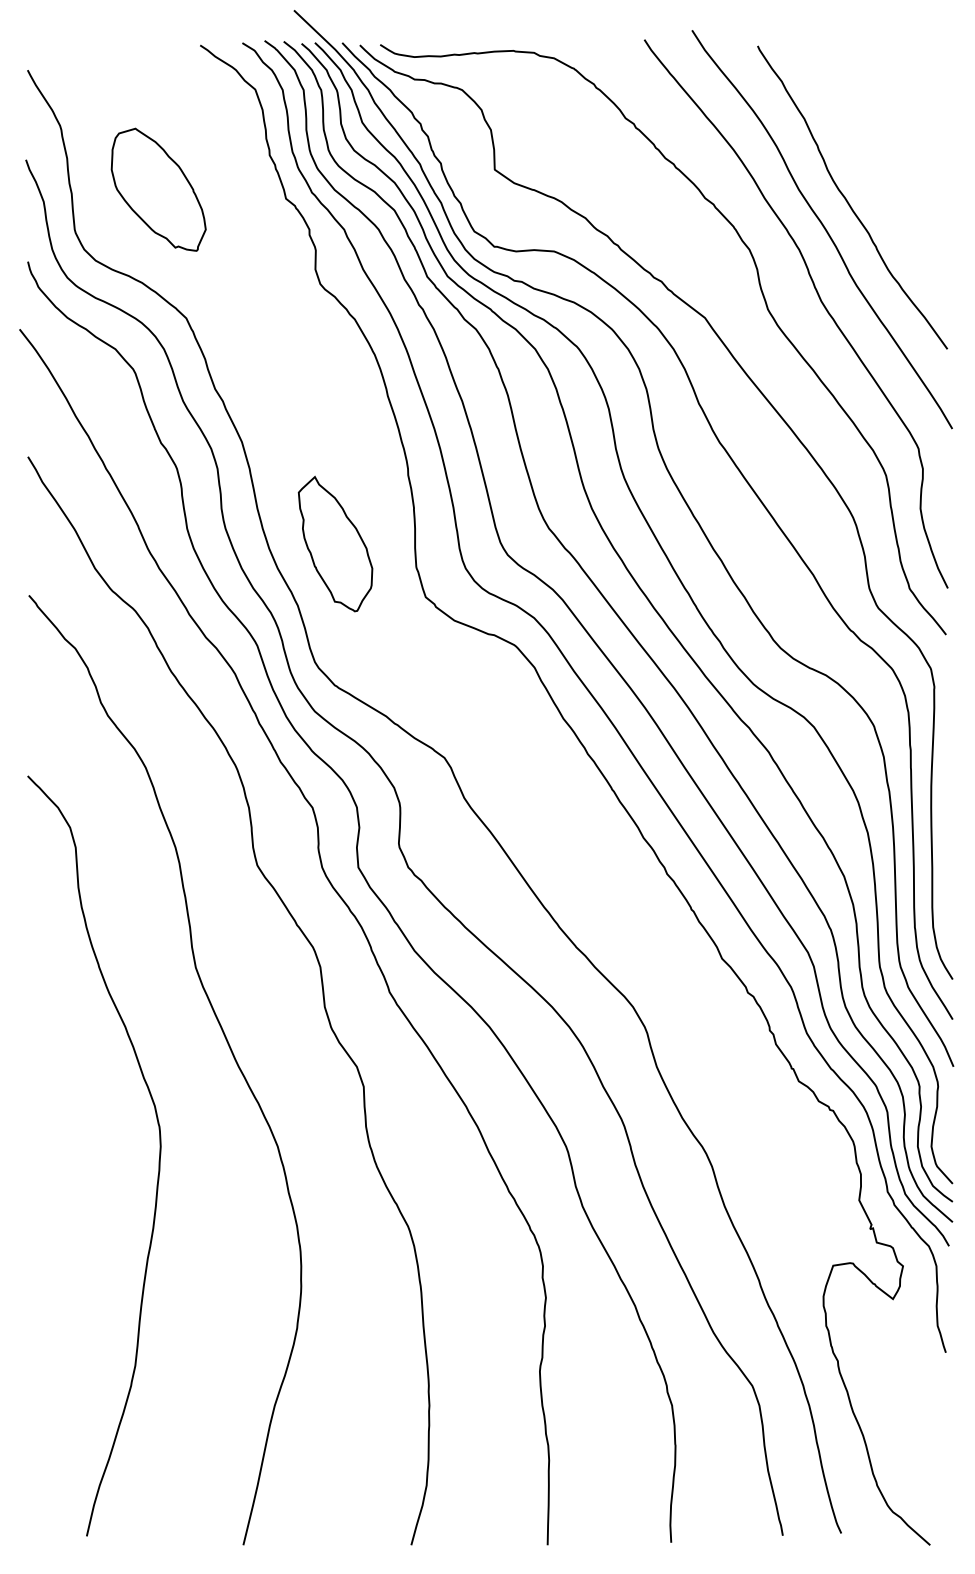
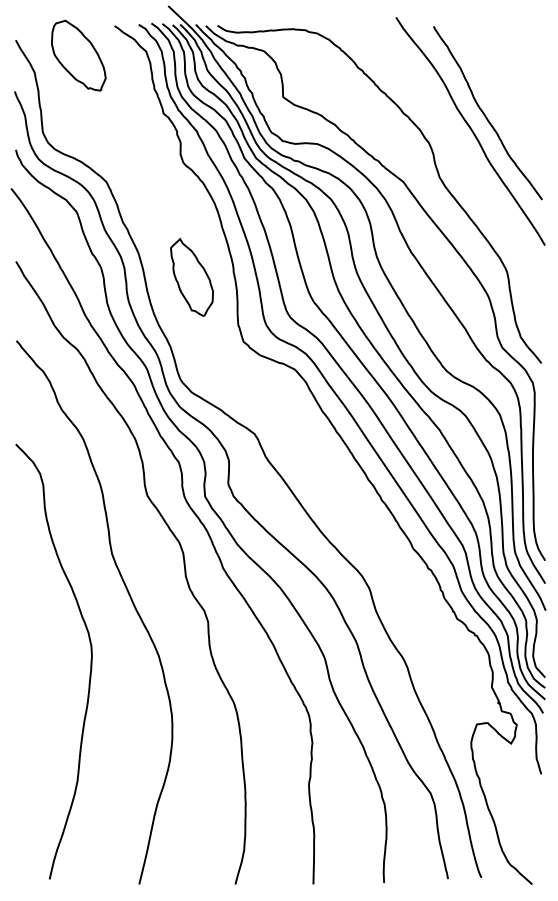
part: (158, 189) -> (78, 55), moved
curve: (820, 303) -> (469, 173), removed
part: (334, 542) -> (191, 276), moved

